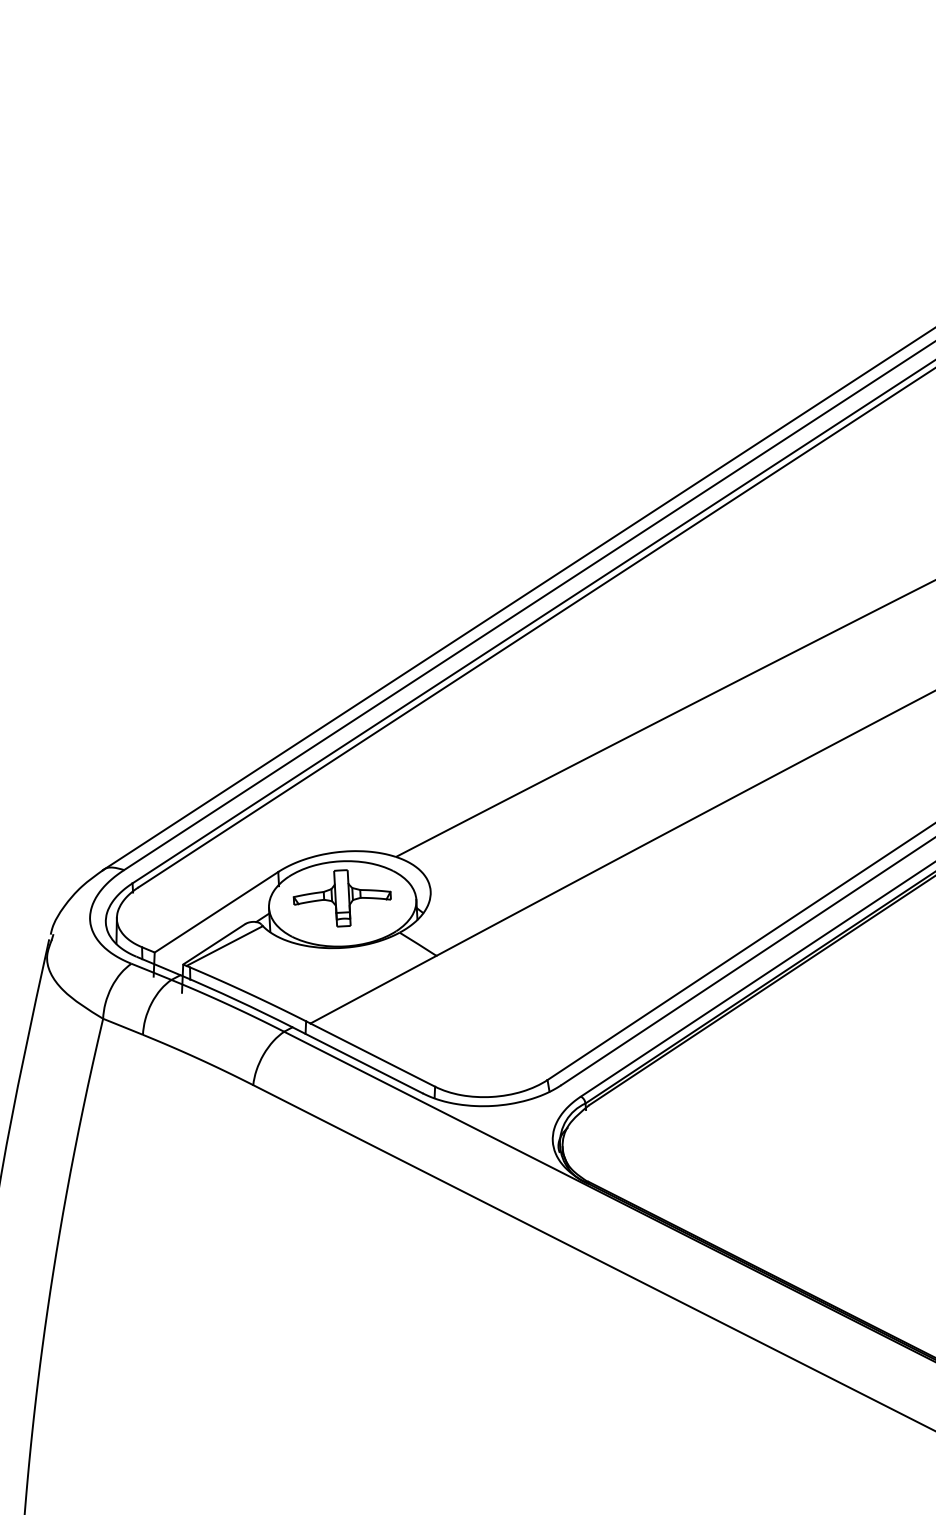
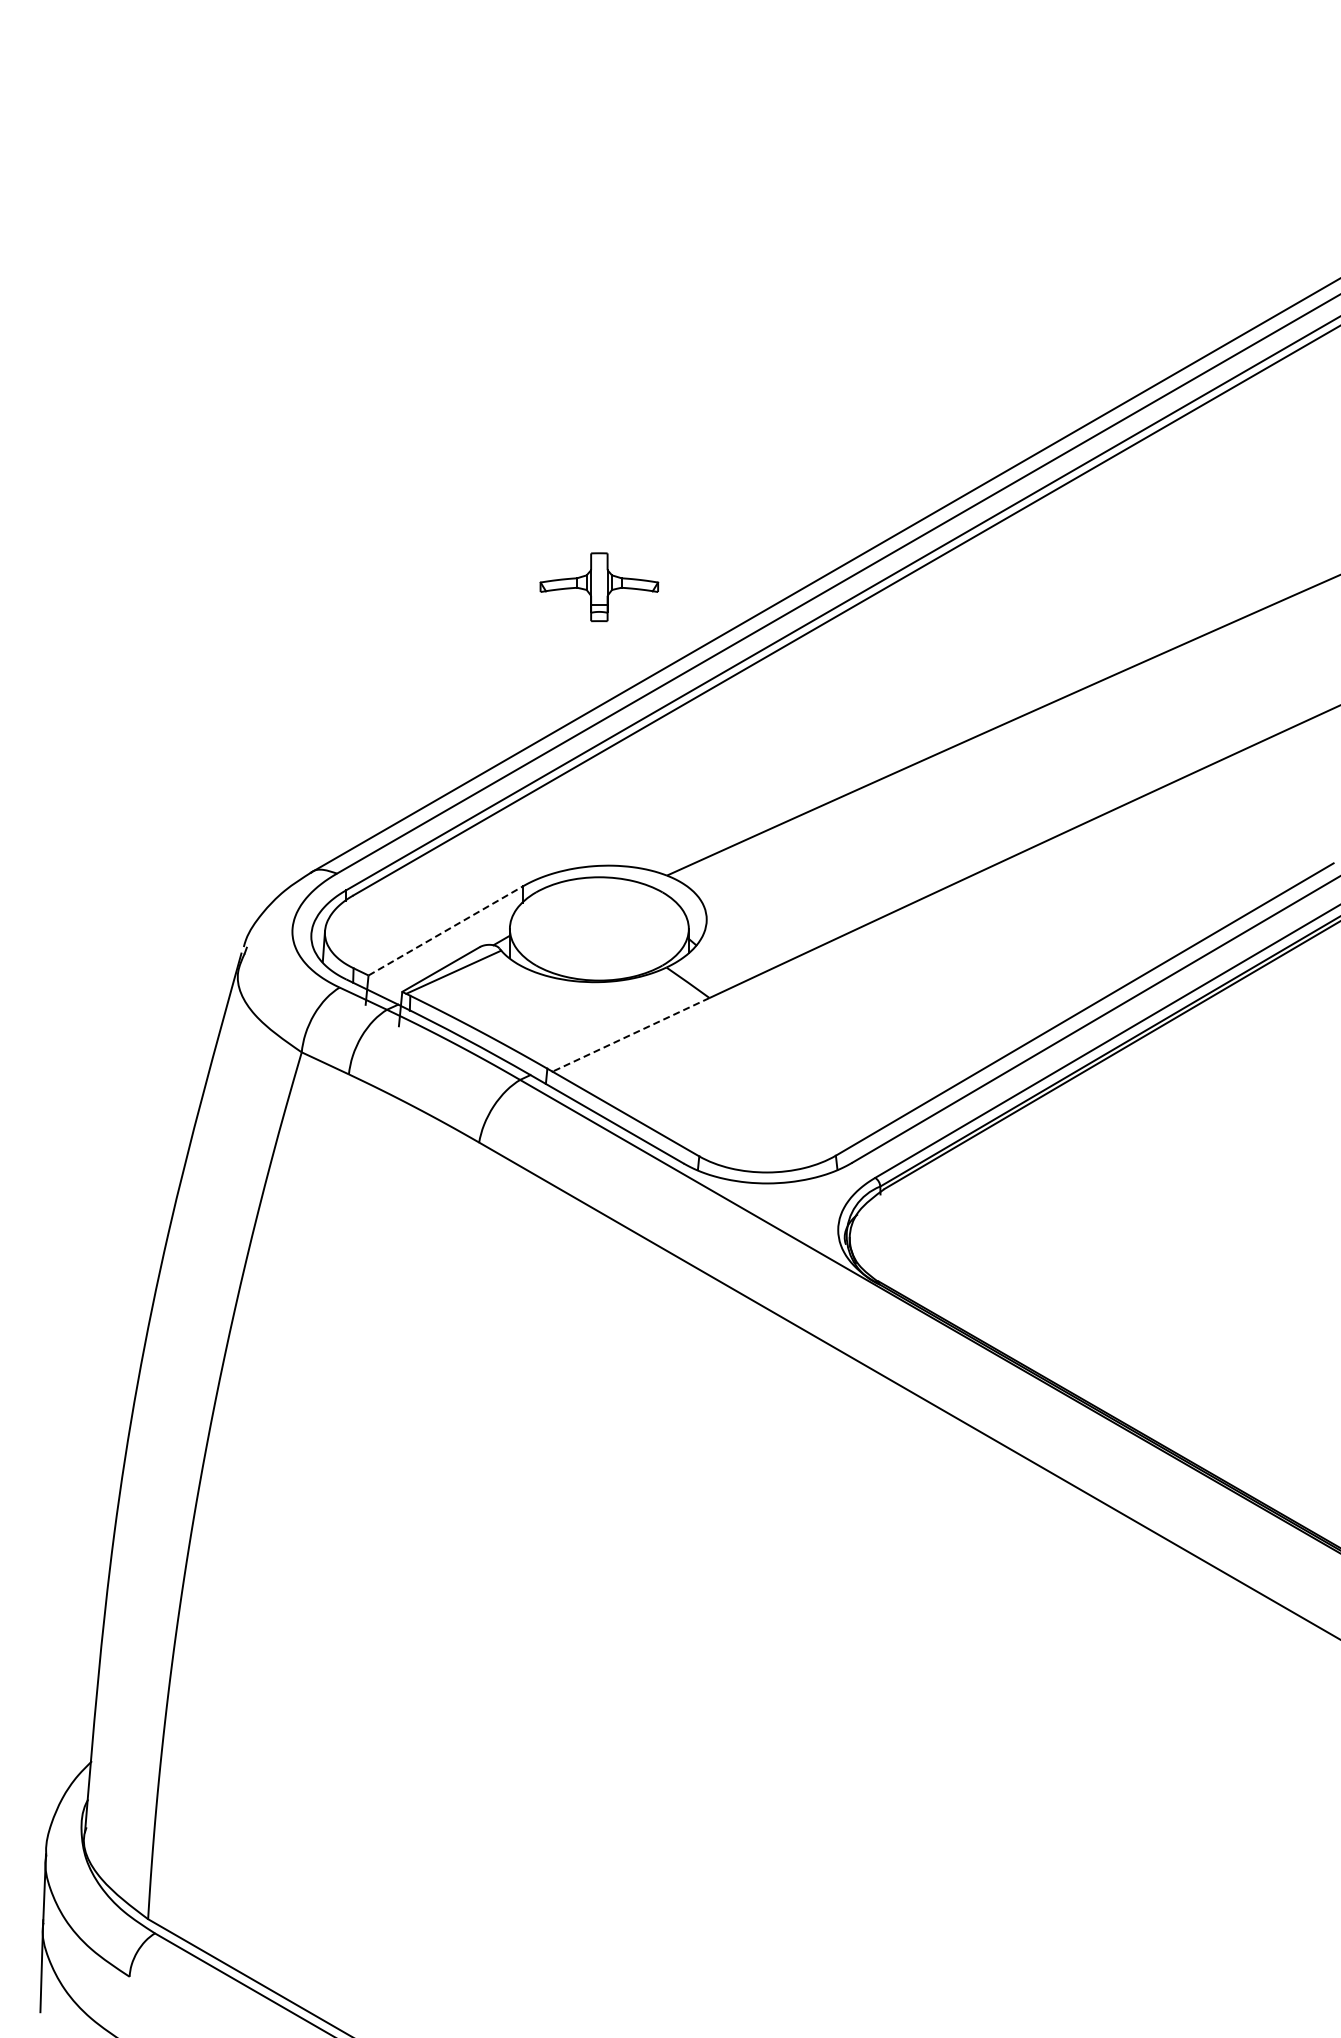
part: (342, 898) -> (599, 587), moved
line: (216, 911) -> (446, 930), solid -> dashed
line: (373, 989) -> (631, 1034), solid -> dashed

